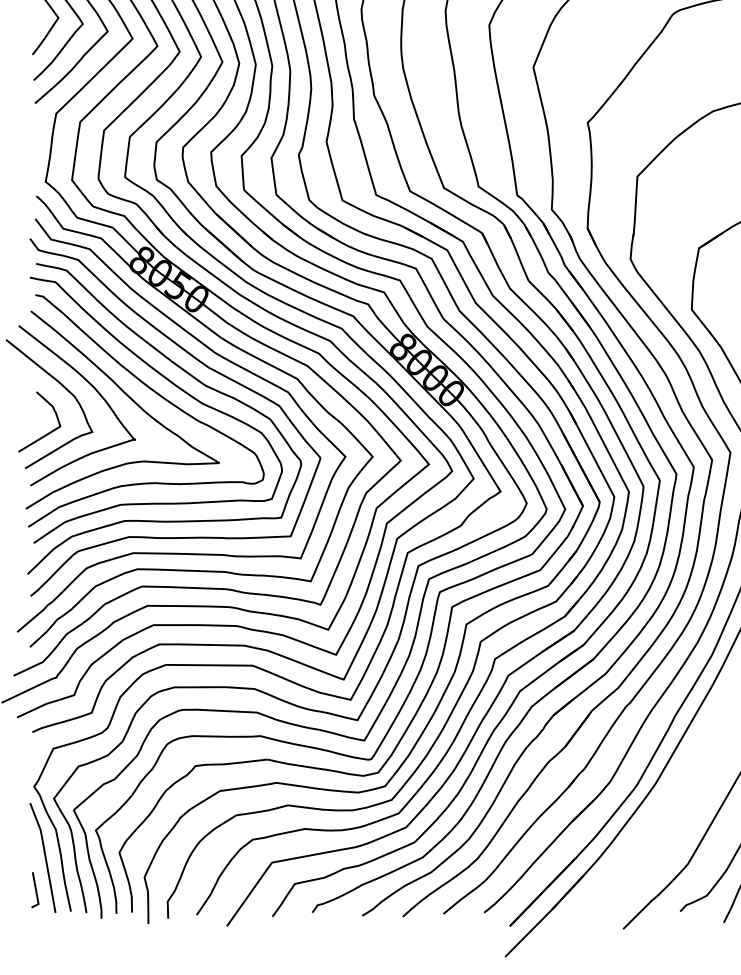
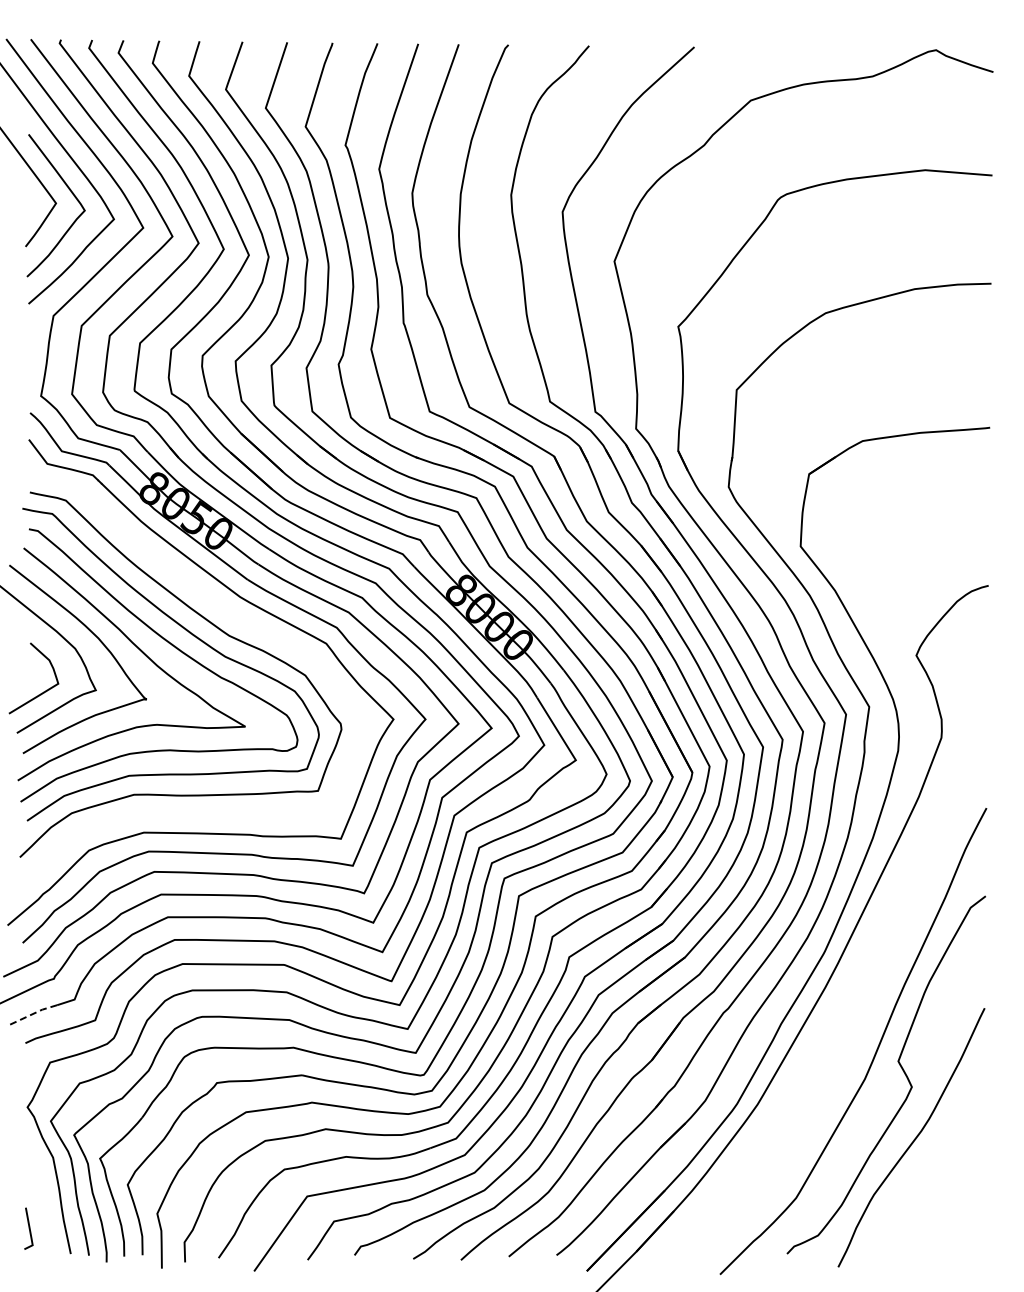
curve: (208, 368) -> (232, 615), removed
line: (38, 707) -> (32, 1014), solid -> dashed
curve: (44, 855) -> (39, 1188), removed

